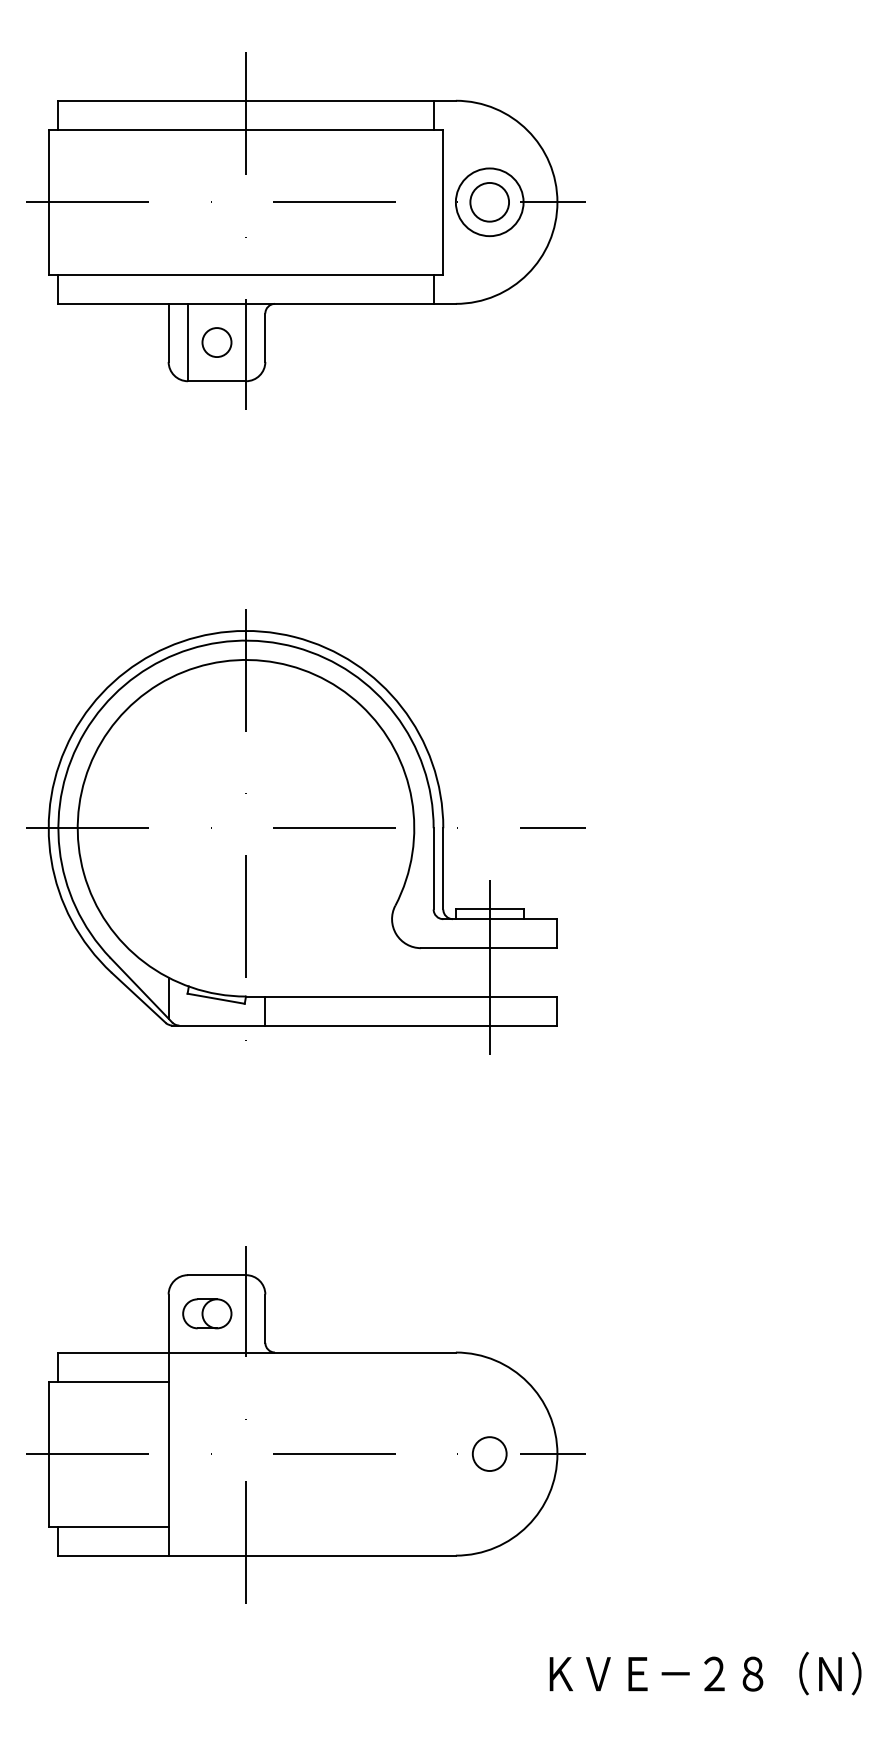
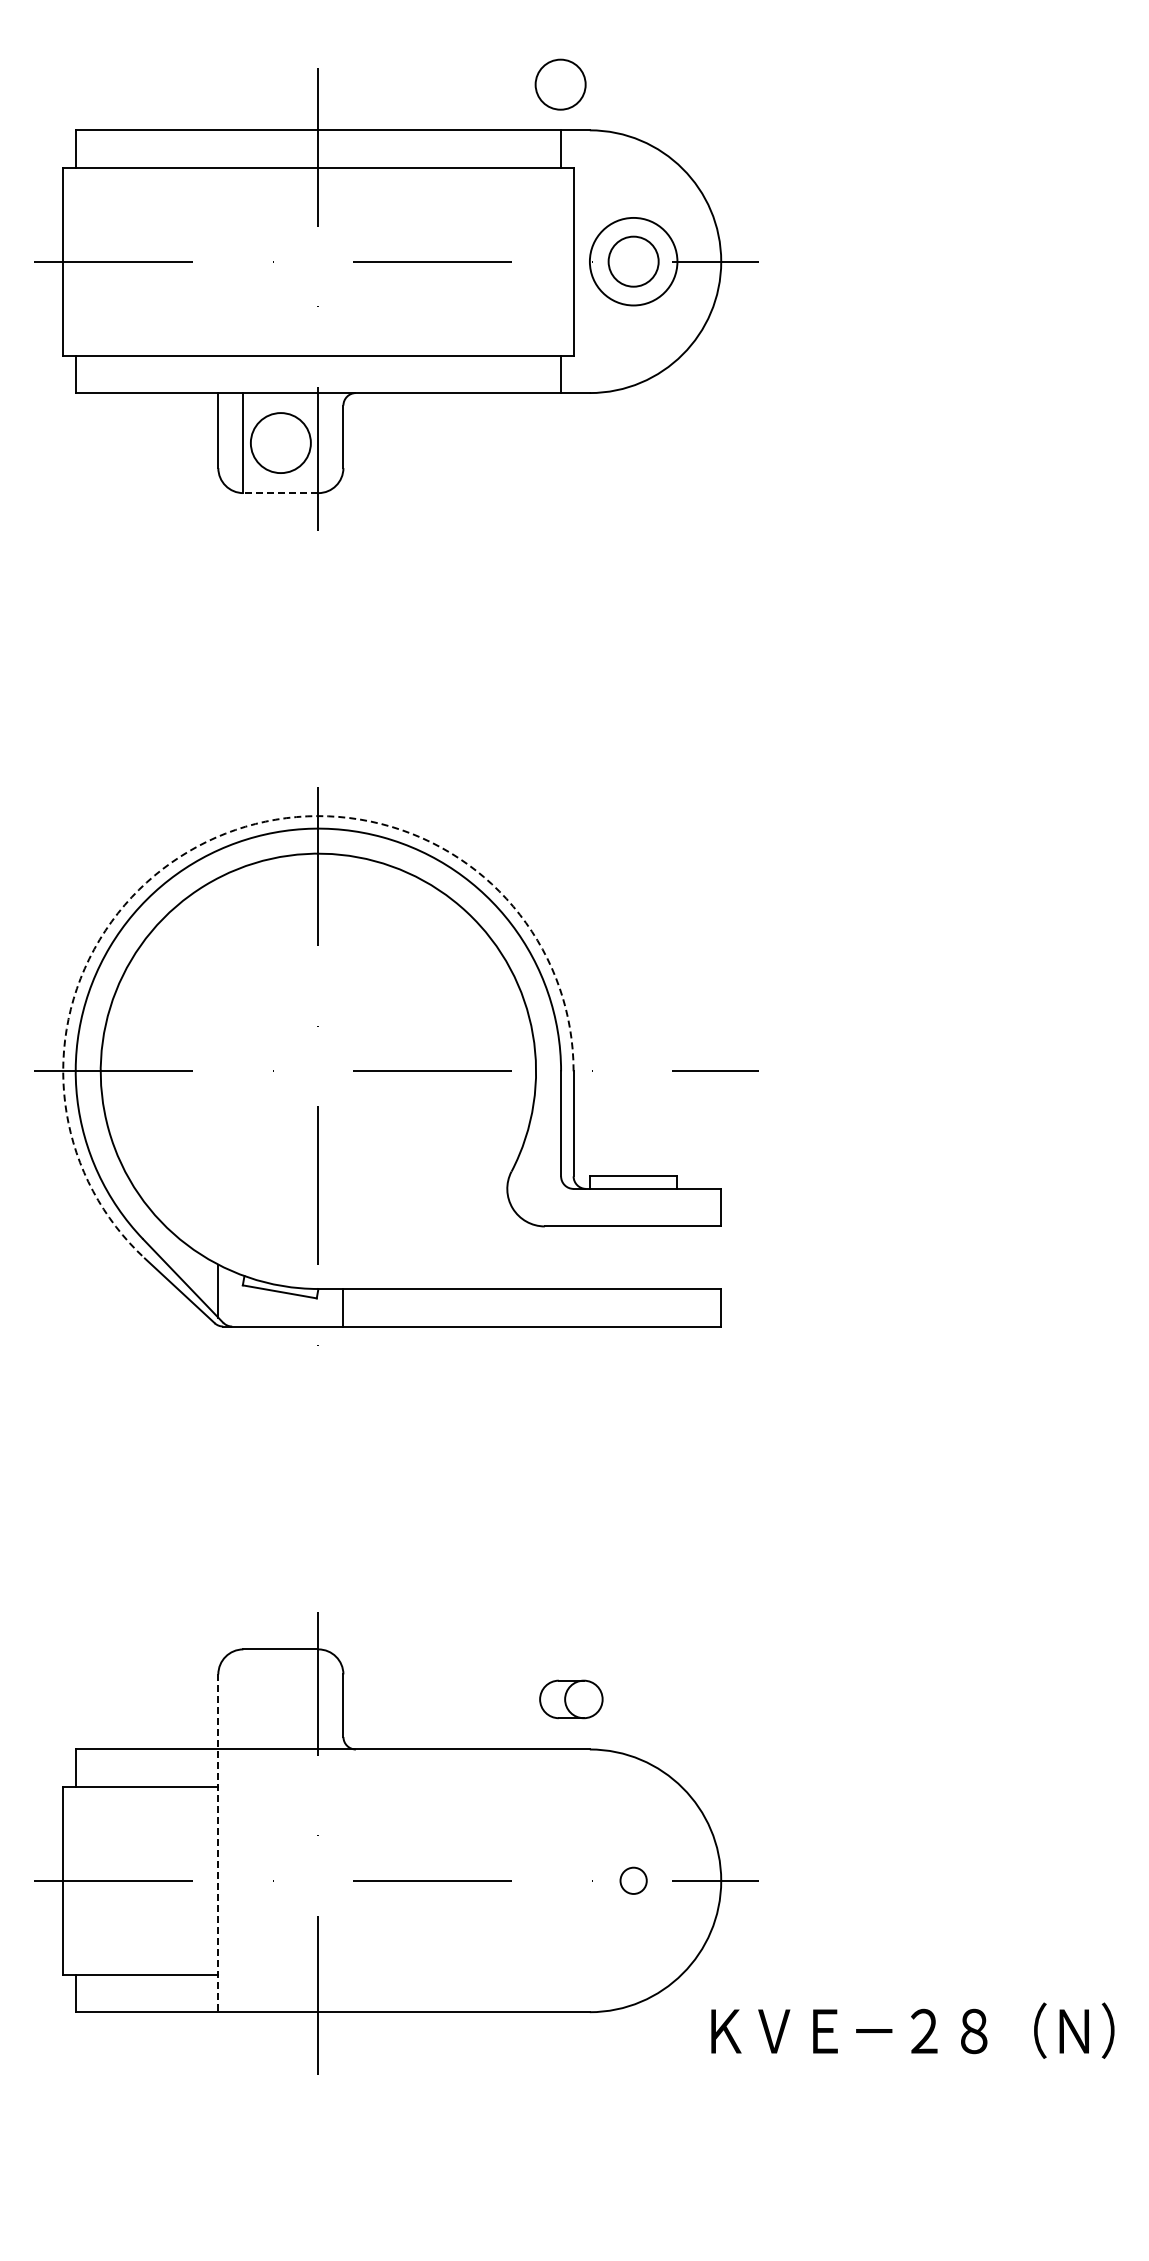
circle: (433, 65) -> (560, 84), added
circle: (216, 342) -> (280, 442), size x1.6
line: (216, 381) -> (280, 493), solid -> dashed
arc: (167, 647) -> (216, 837), solid -> dashed
line: (489, 967) -> (633, 1251), removed
part: (207, 1313) -> (571, 1699), moved
line: (168, 1425) -> (218, 1843), solid -> dashed
circle: (489, 1453) -> (633, 1880), size x0.6
text: (705, 1673) -> (912, 2030), moved

